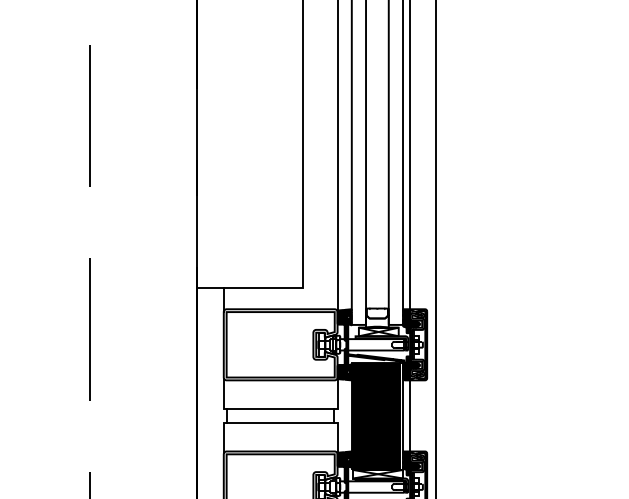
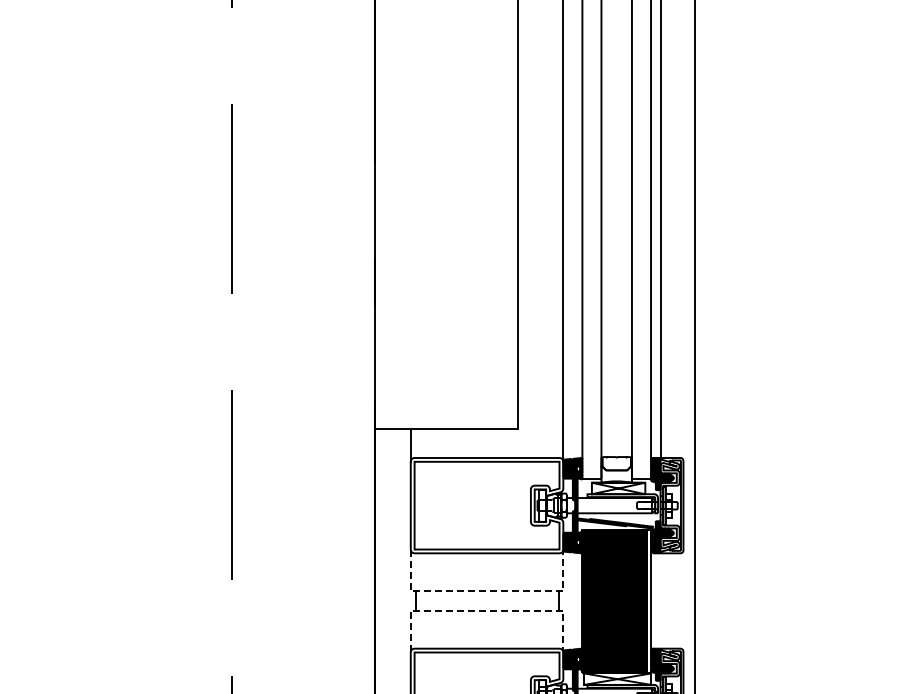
line: (281, 408) -> (487, 591), solid -> dashed
line: (410, 415) -> (660, 600), removed
line: (281, 423) -> (487, 610), solid -> dashed

